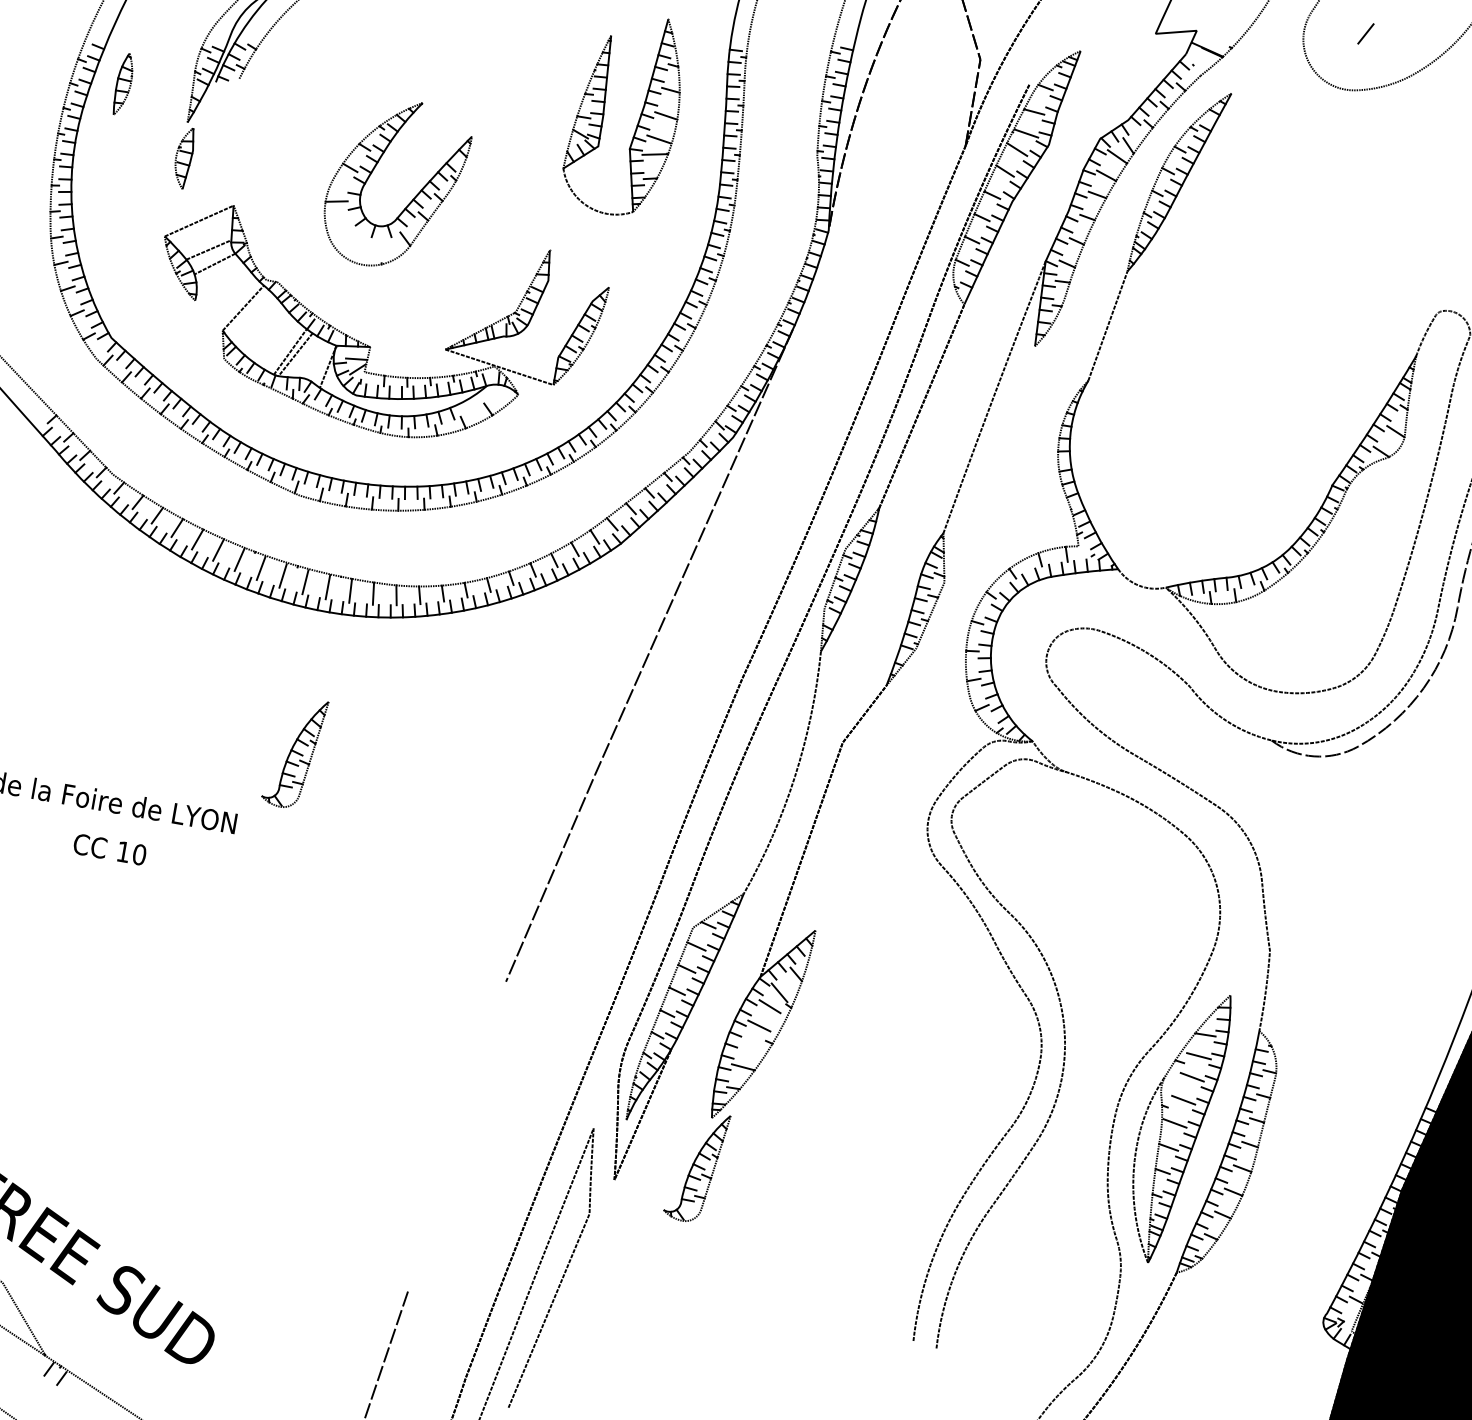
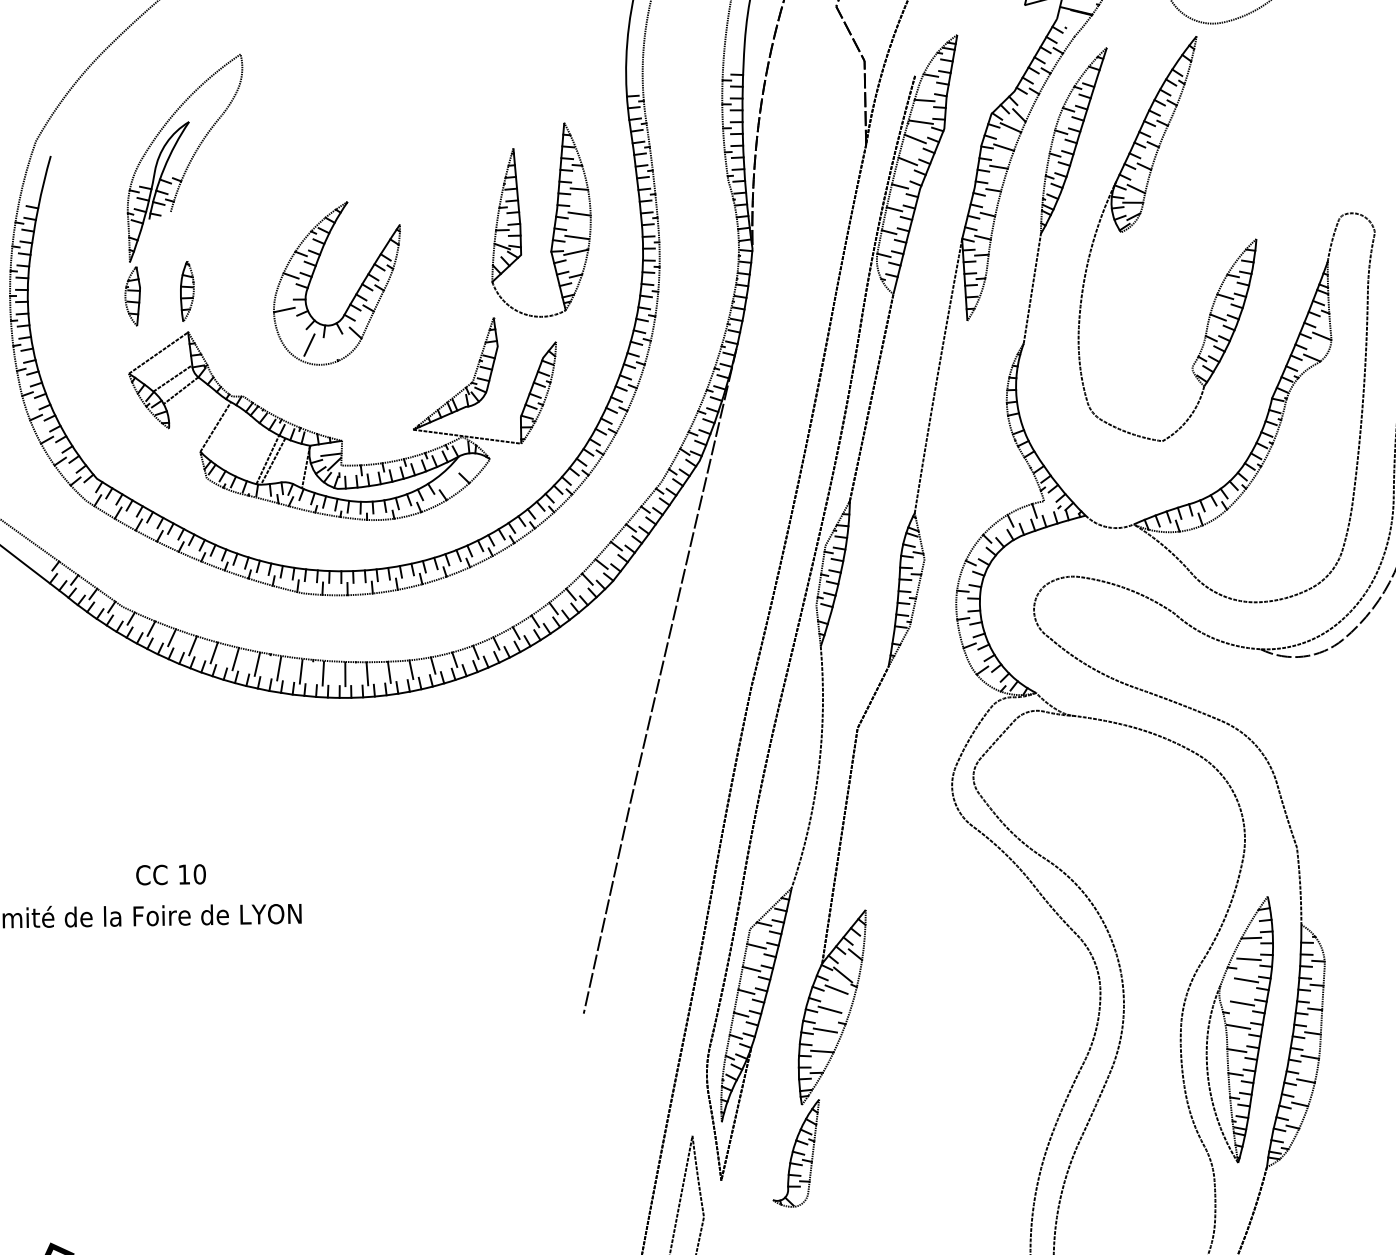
part: (122, 84) -> (186, 291), moved
part: (604, 116) -> (521, 225), moved
line: (355, 242) -> (309, 345), added
part: (1225, 279) -> (1134, 223), added
part: (295, 754) -> (344, 837), removed
text: (109, 849) -> (170, 874), moved
line: (750, 1046) -> (825, 1030), added

